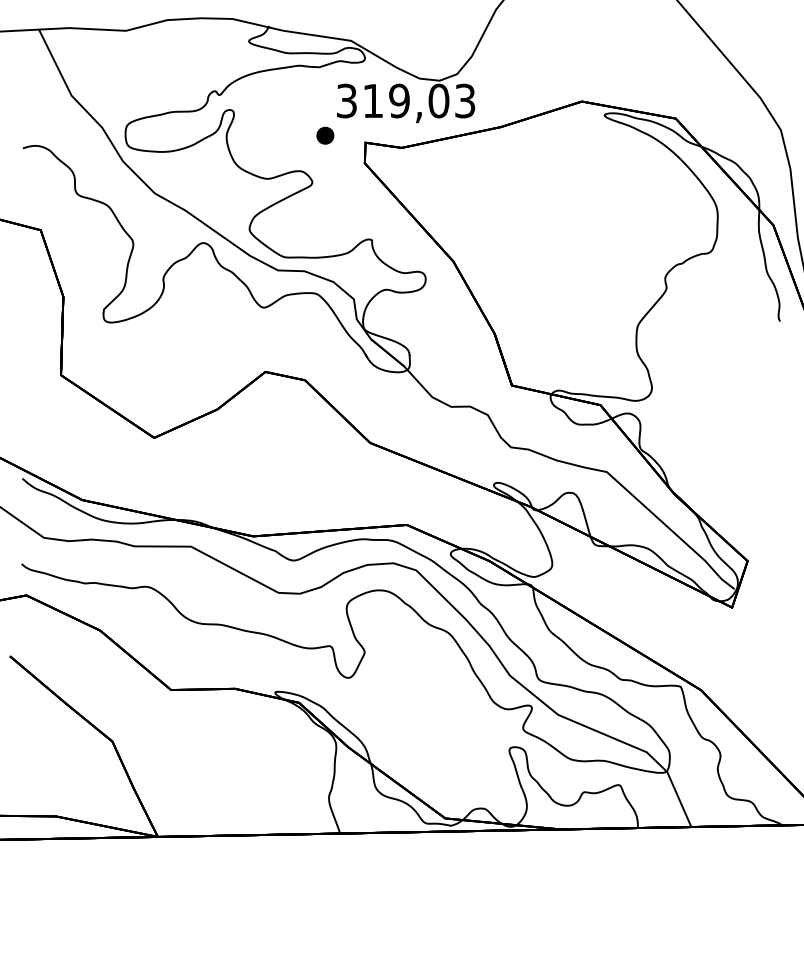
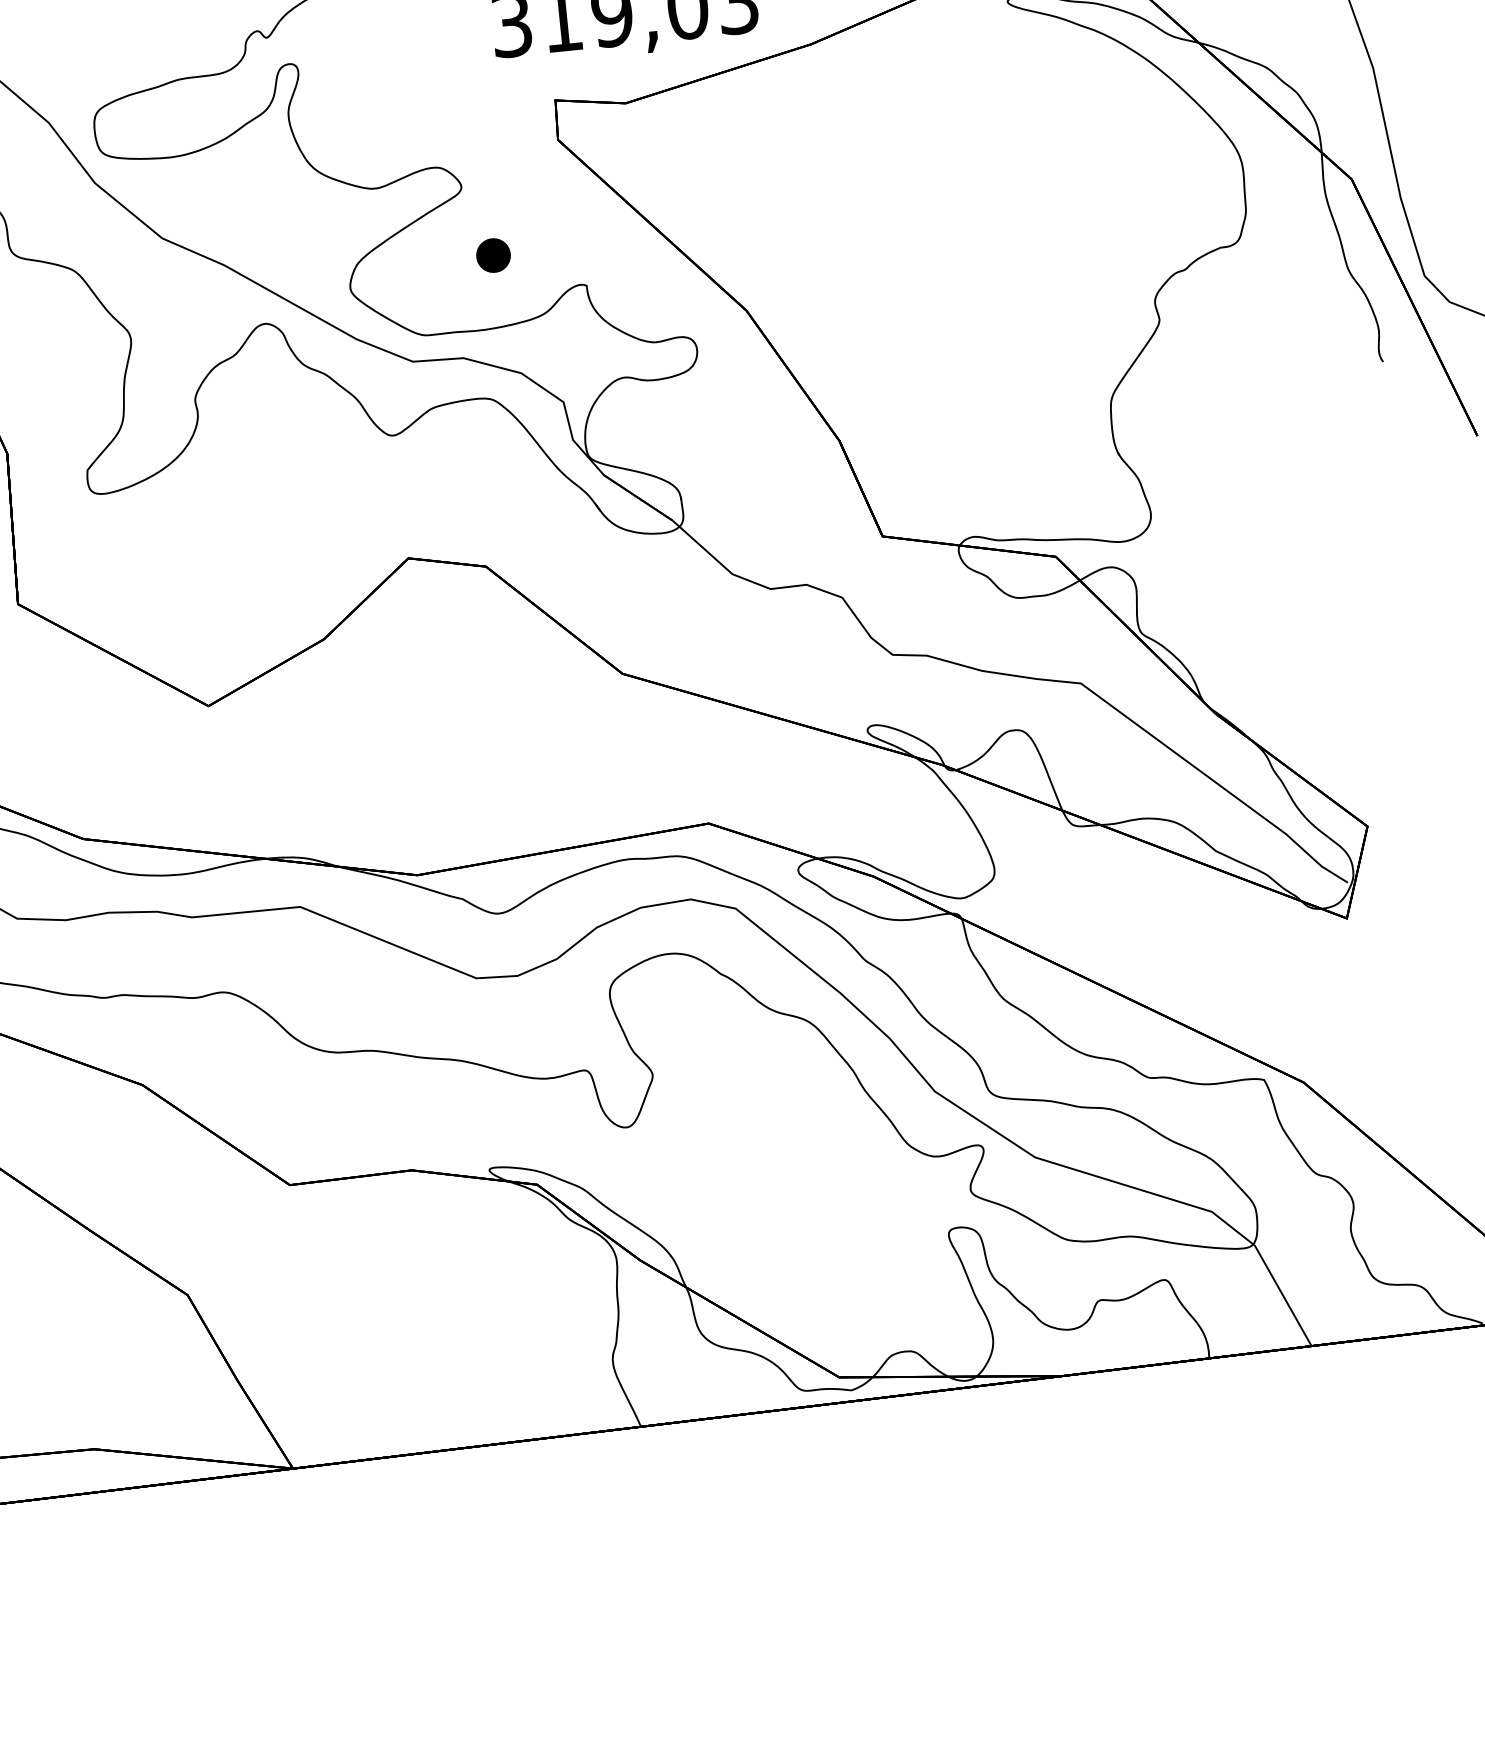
part: (325, 135) -> (493, 255), moved

